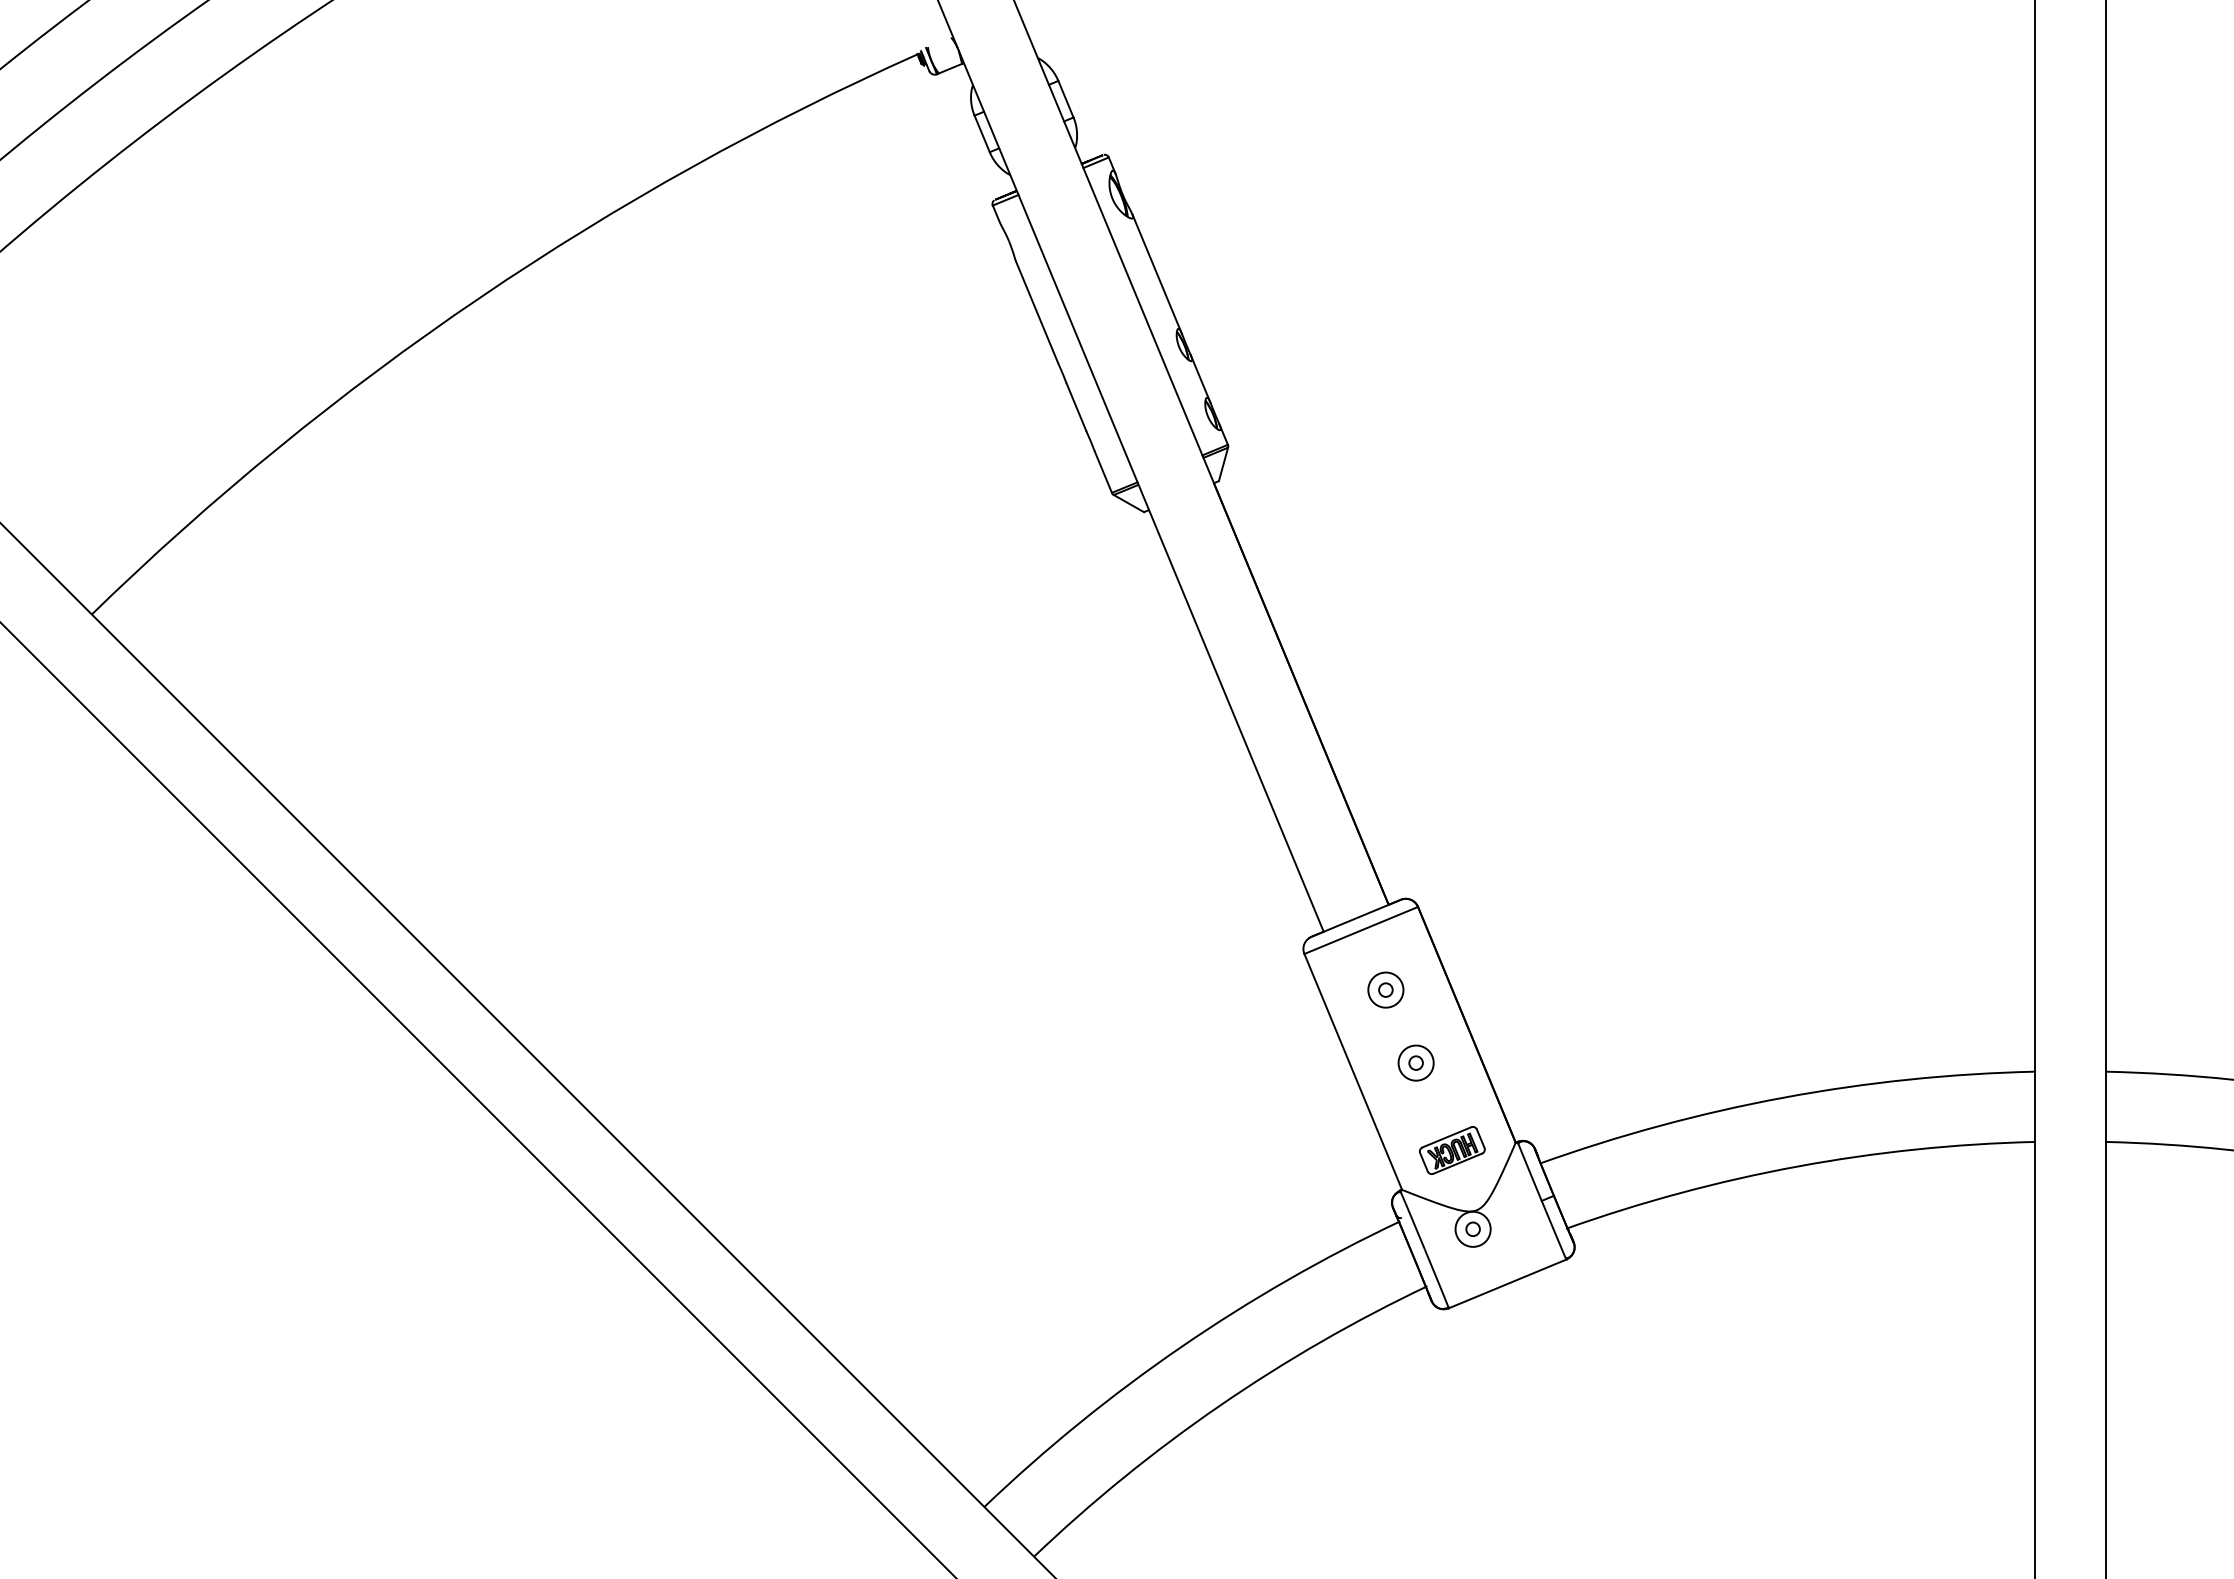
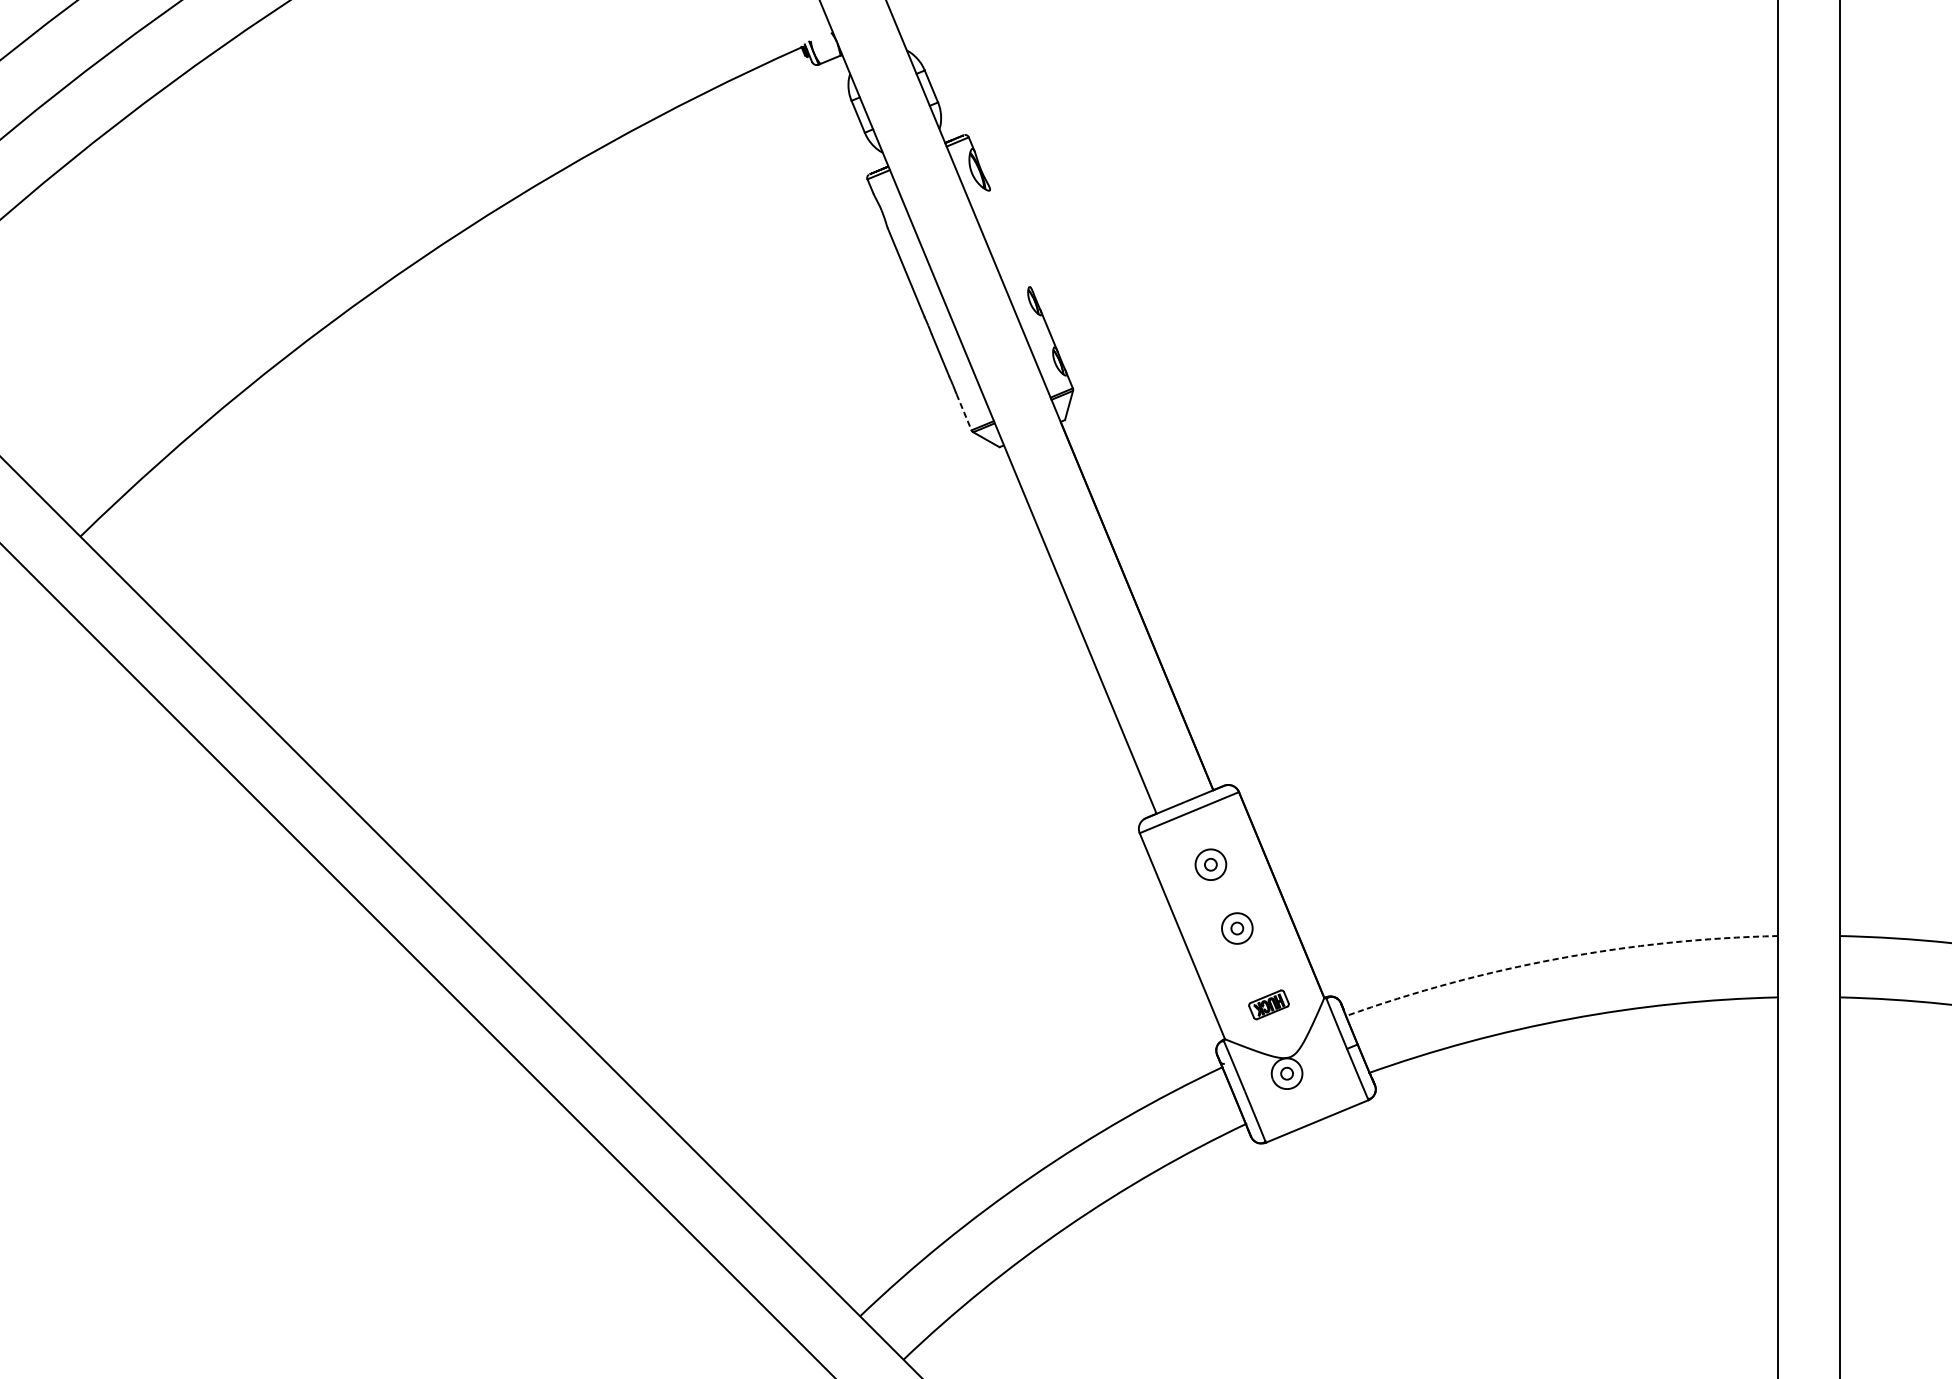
line: (1157, 274) -> (1011, 239), removed
line: (1103, 472) -> (964, 412), solid -> dashed
arc: (1783, 1097) -> (1558, 958), solid -> dashed
part: (1452, 1150) -> (1269, 1004), size x0.7

